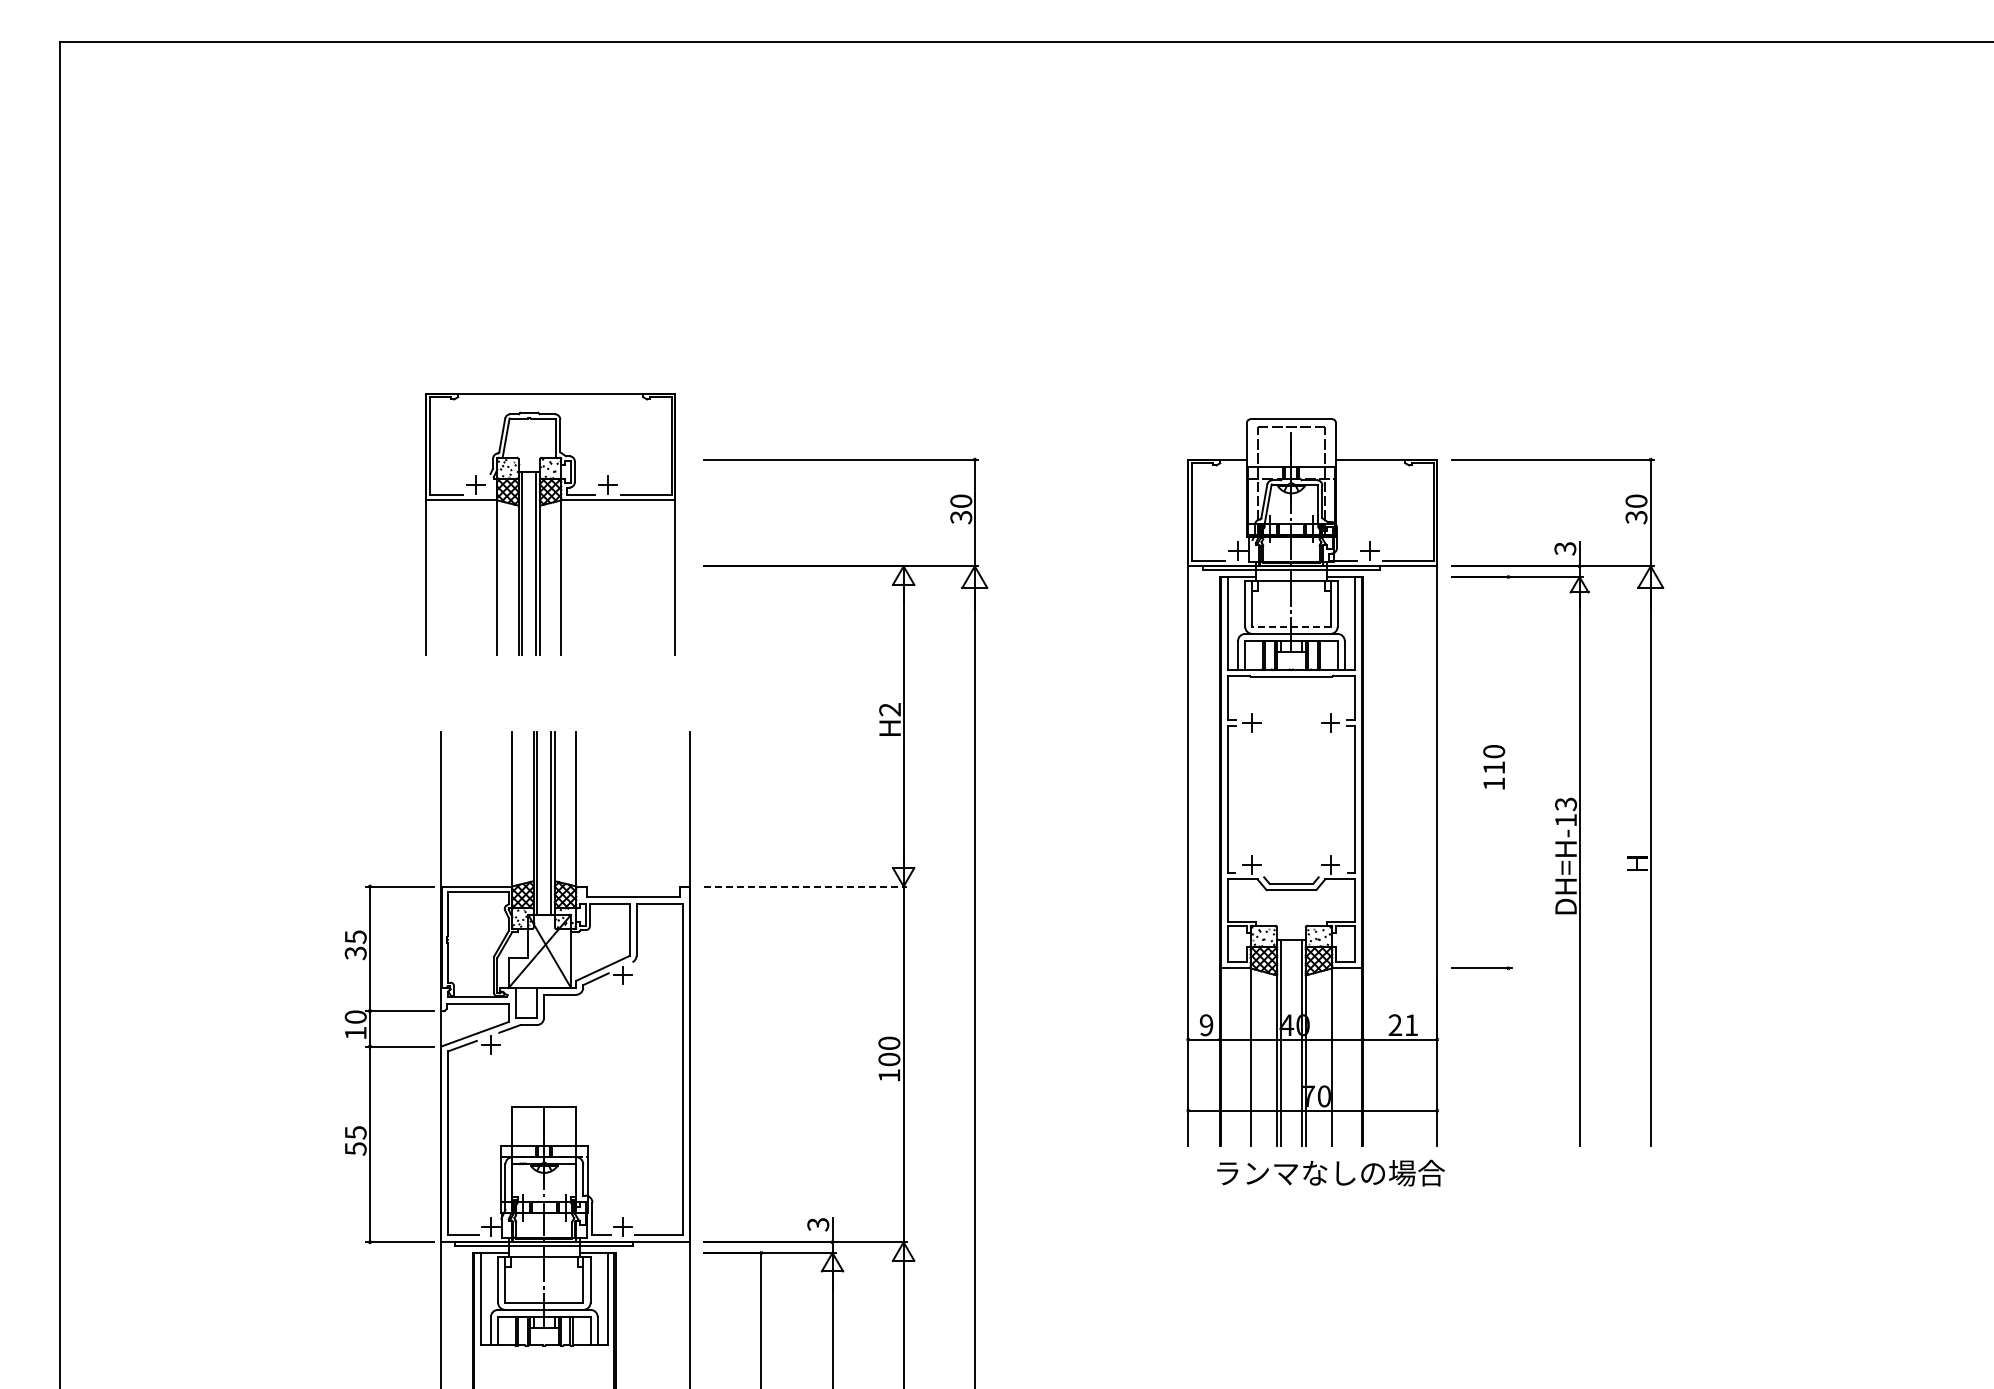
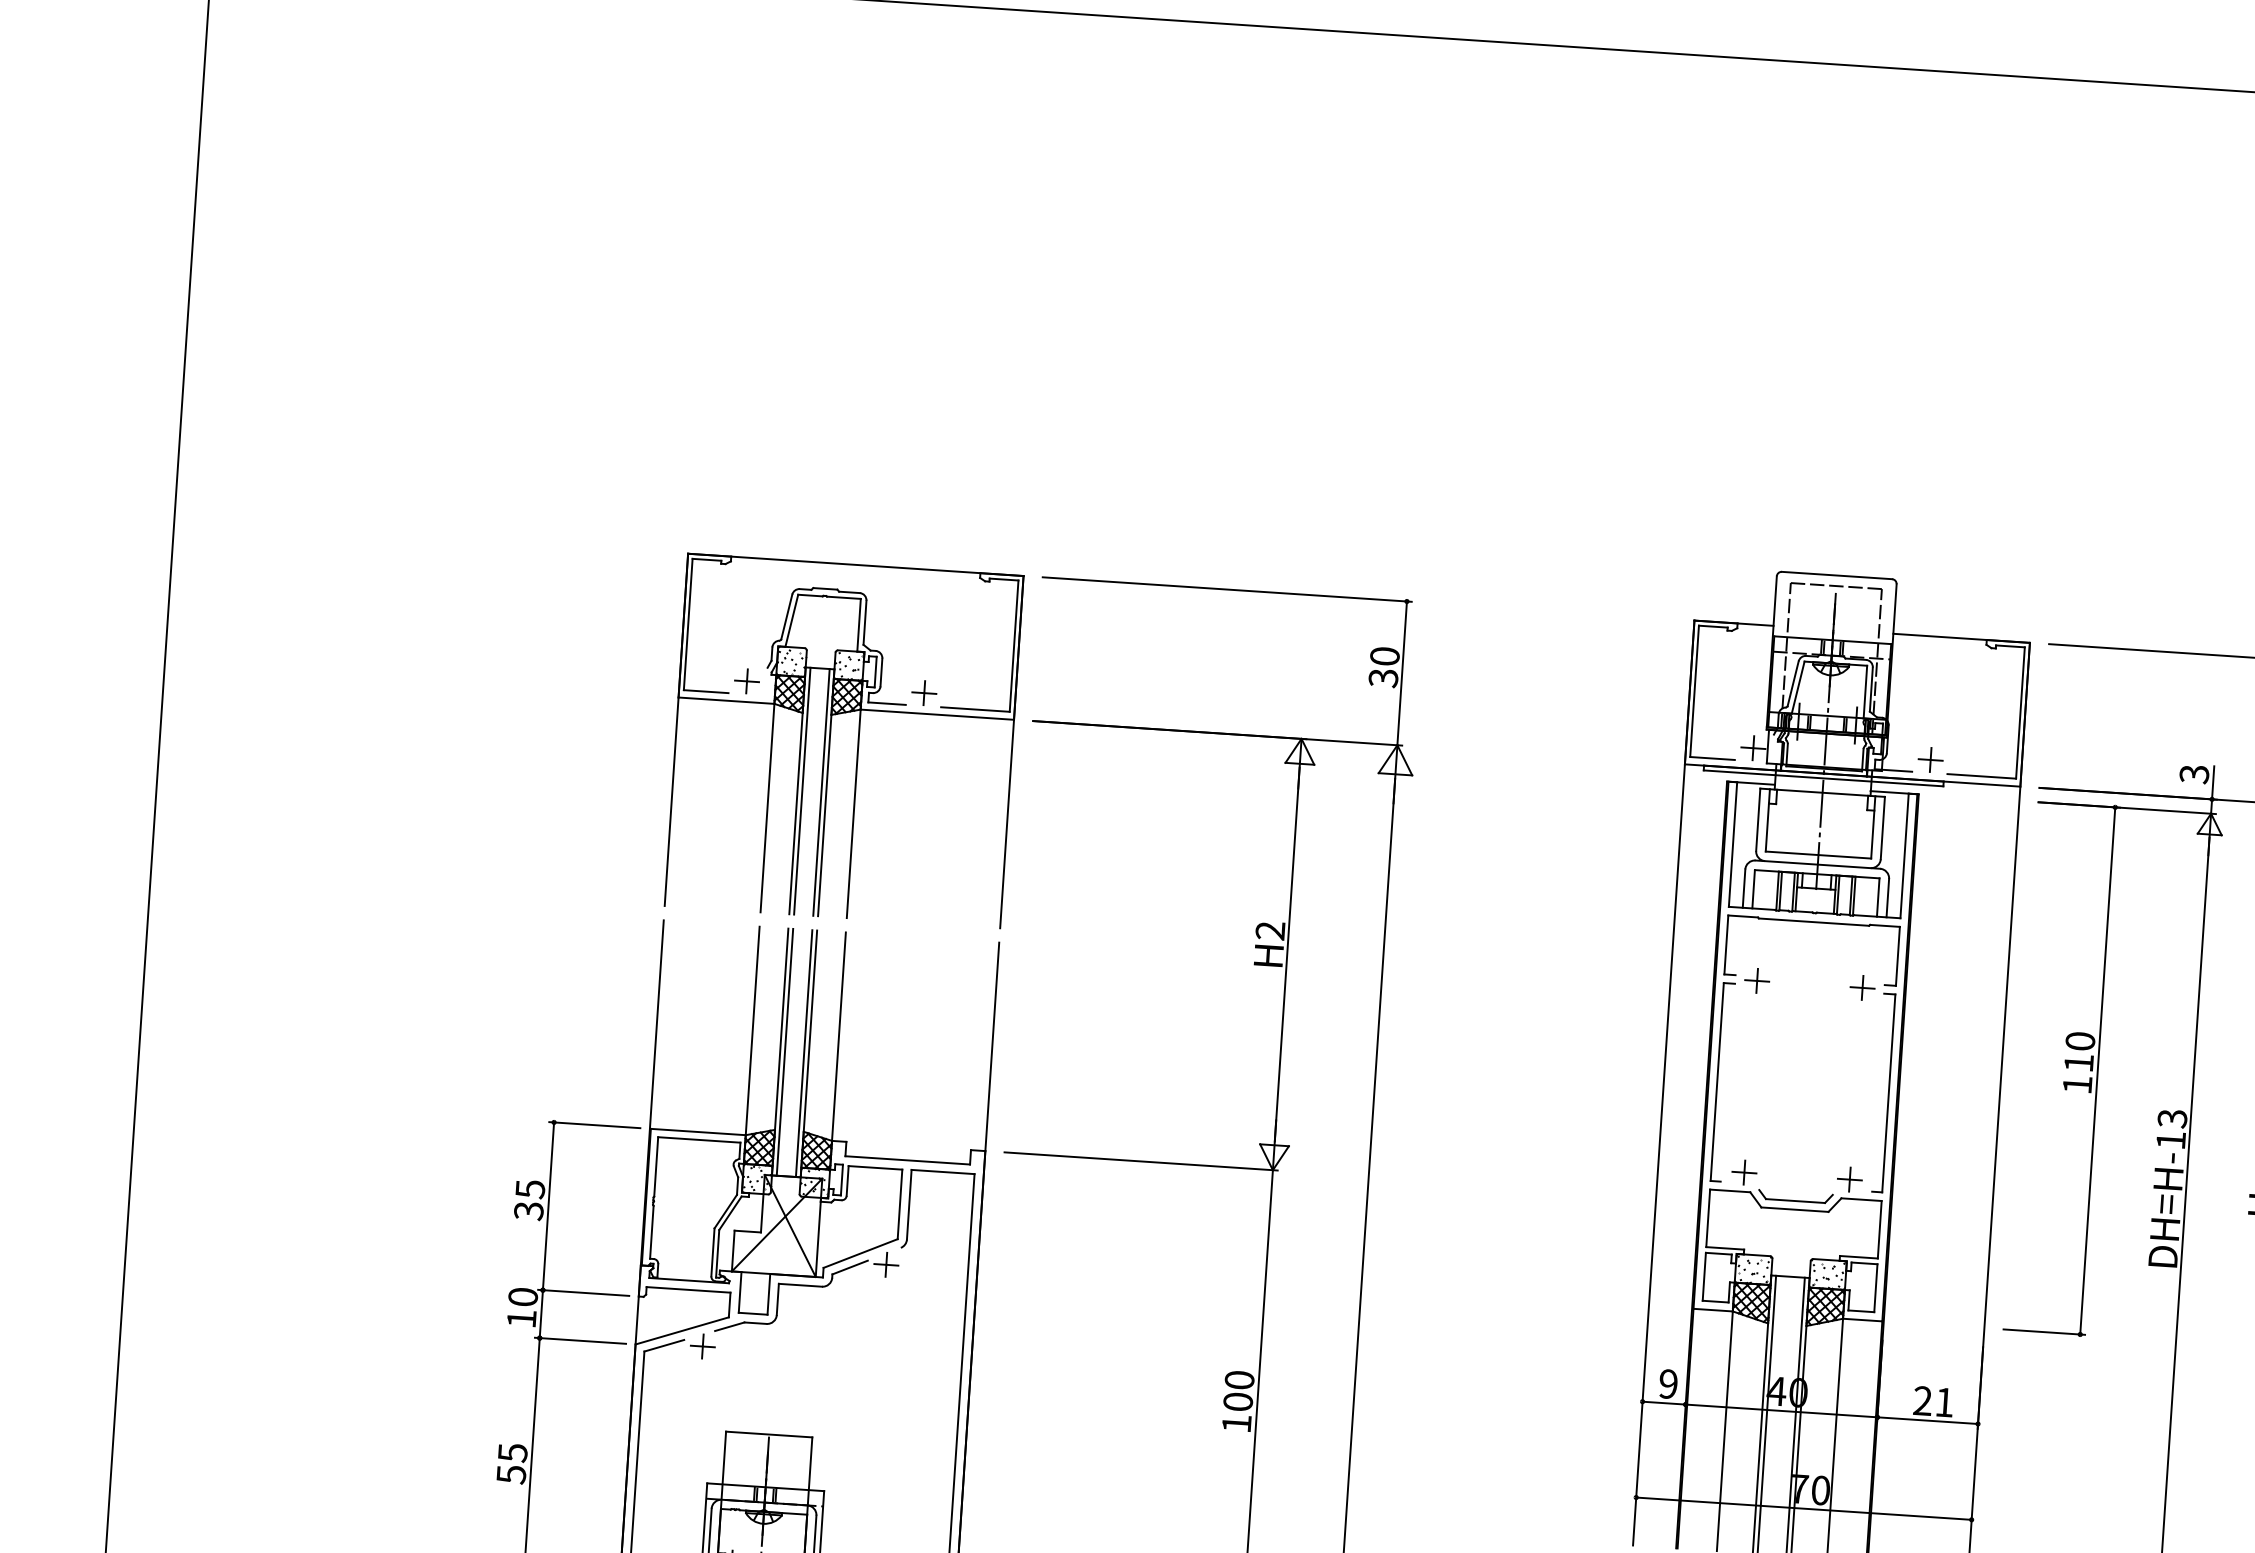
part: (540, 524) -> (830, 740), moved
line: (1290, 626) -> (1817, 854), dashed -> solid
line: (1508, 772) -> (2097, 1070), added
line: (806, 886) -> (1142, 1161), dashed -> solid

